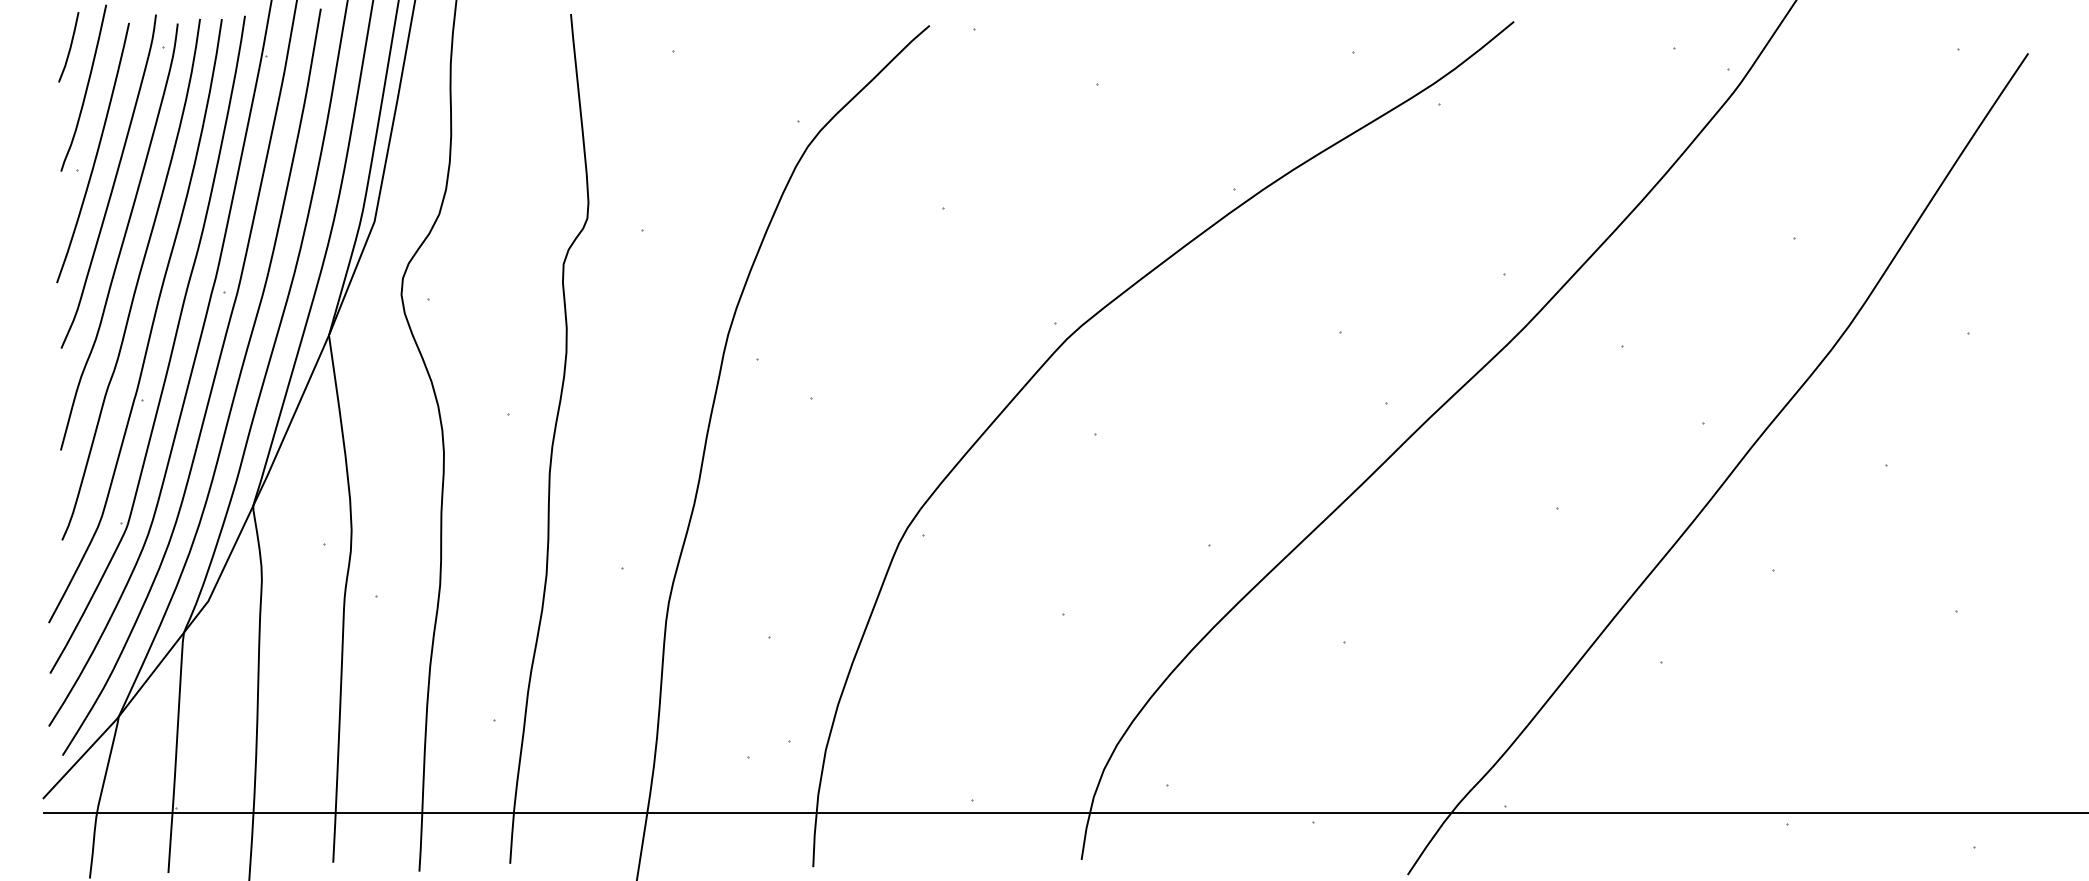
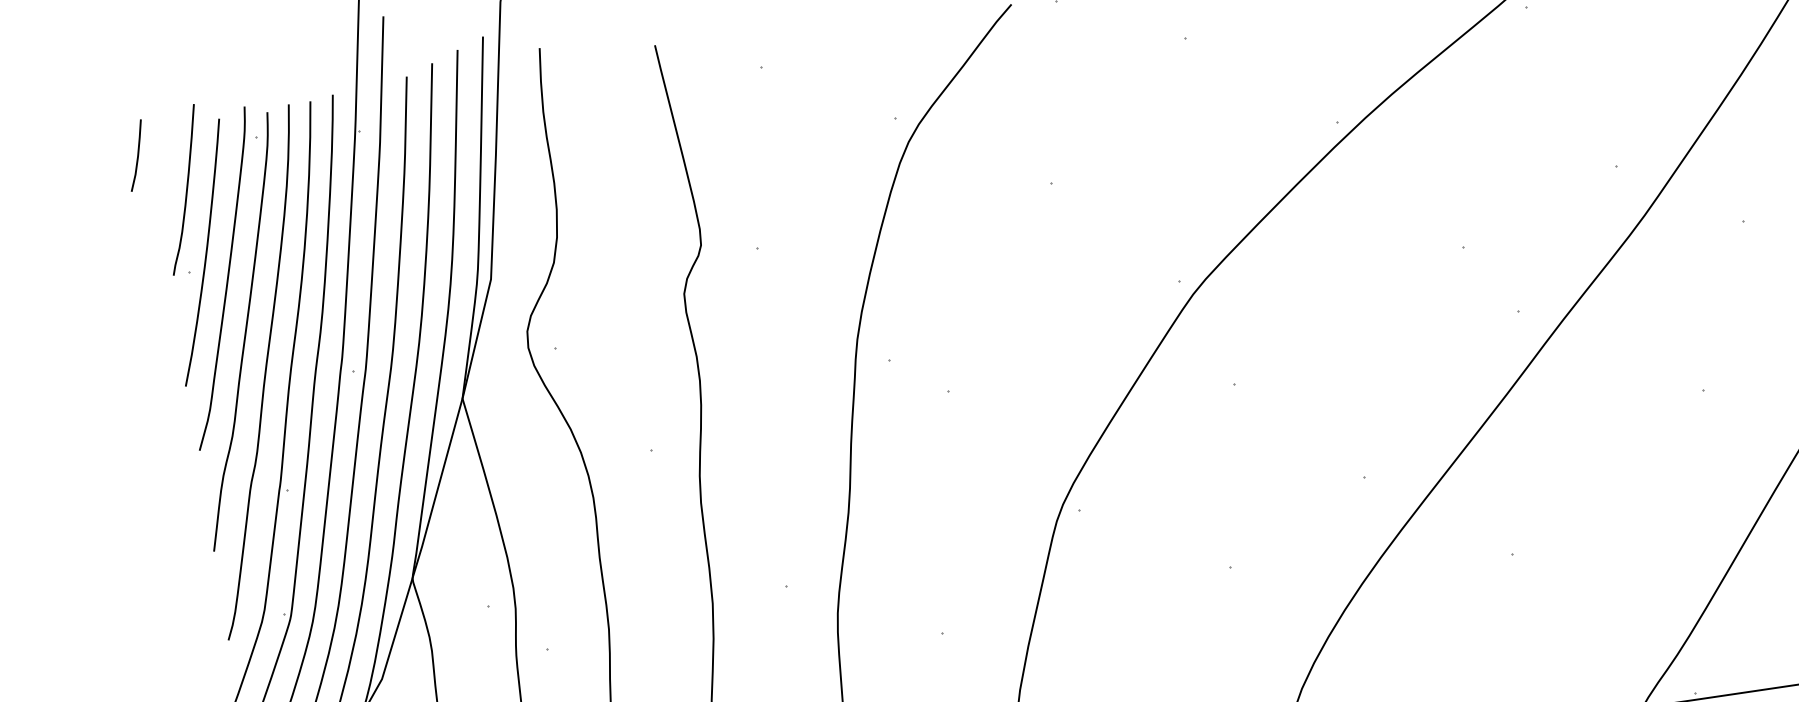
line: (69, 47) -> (137, 155), moved

